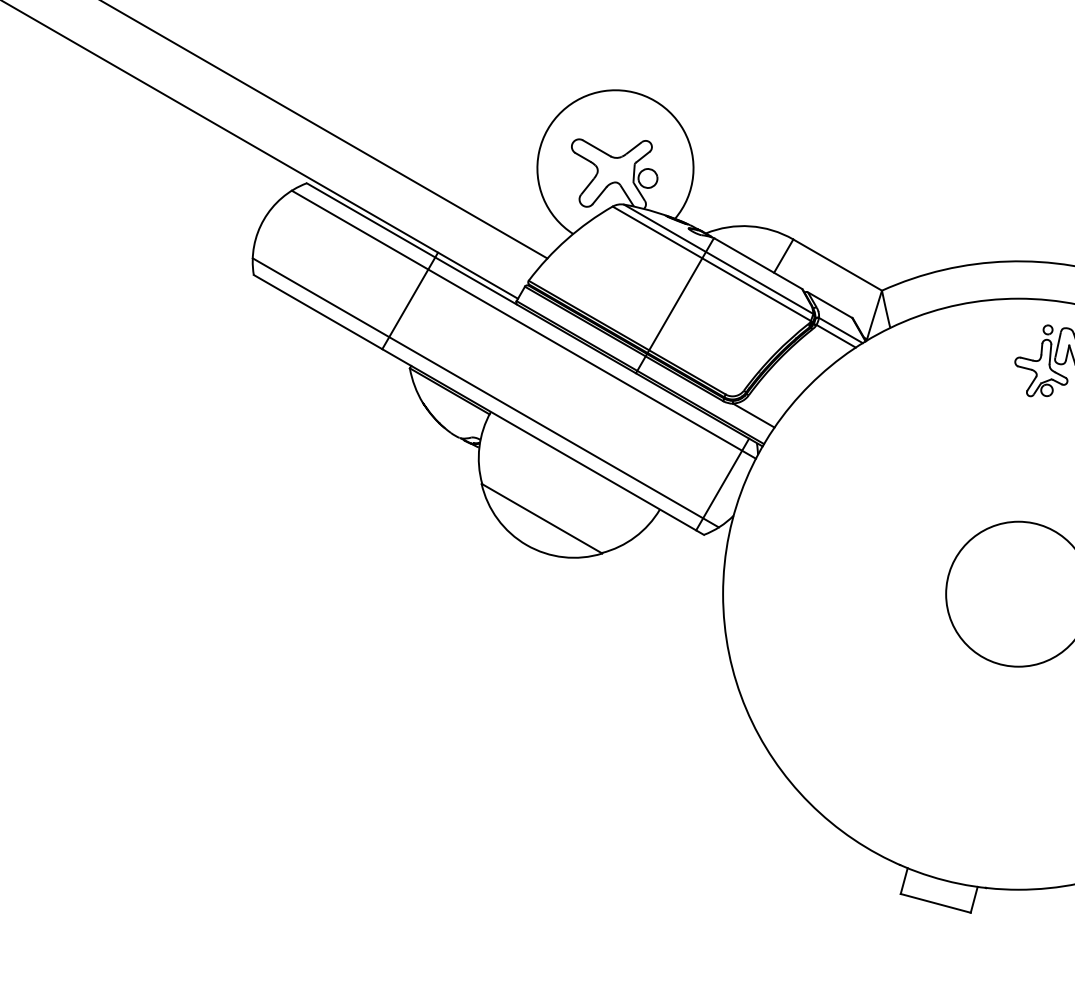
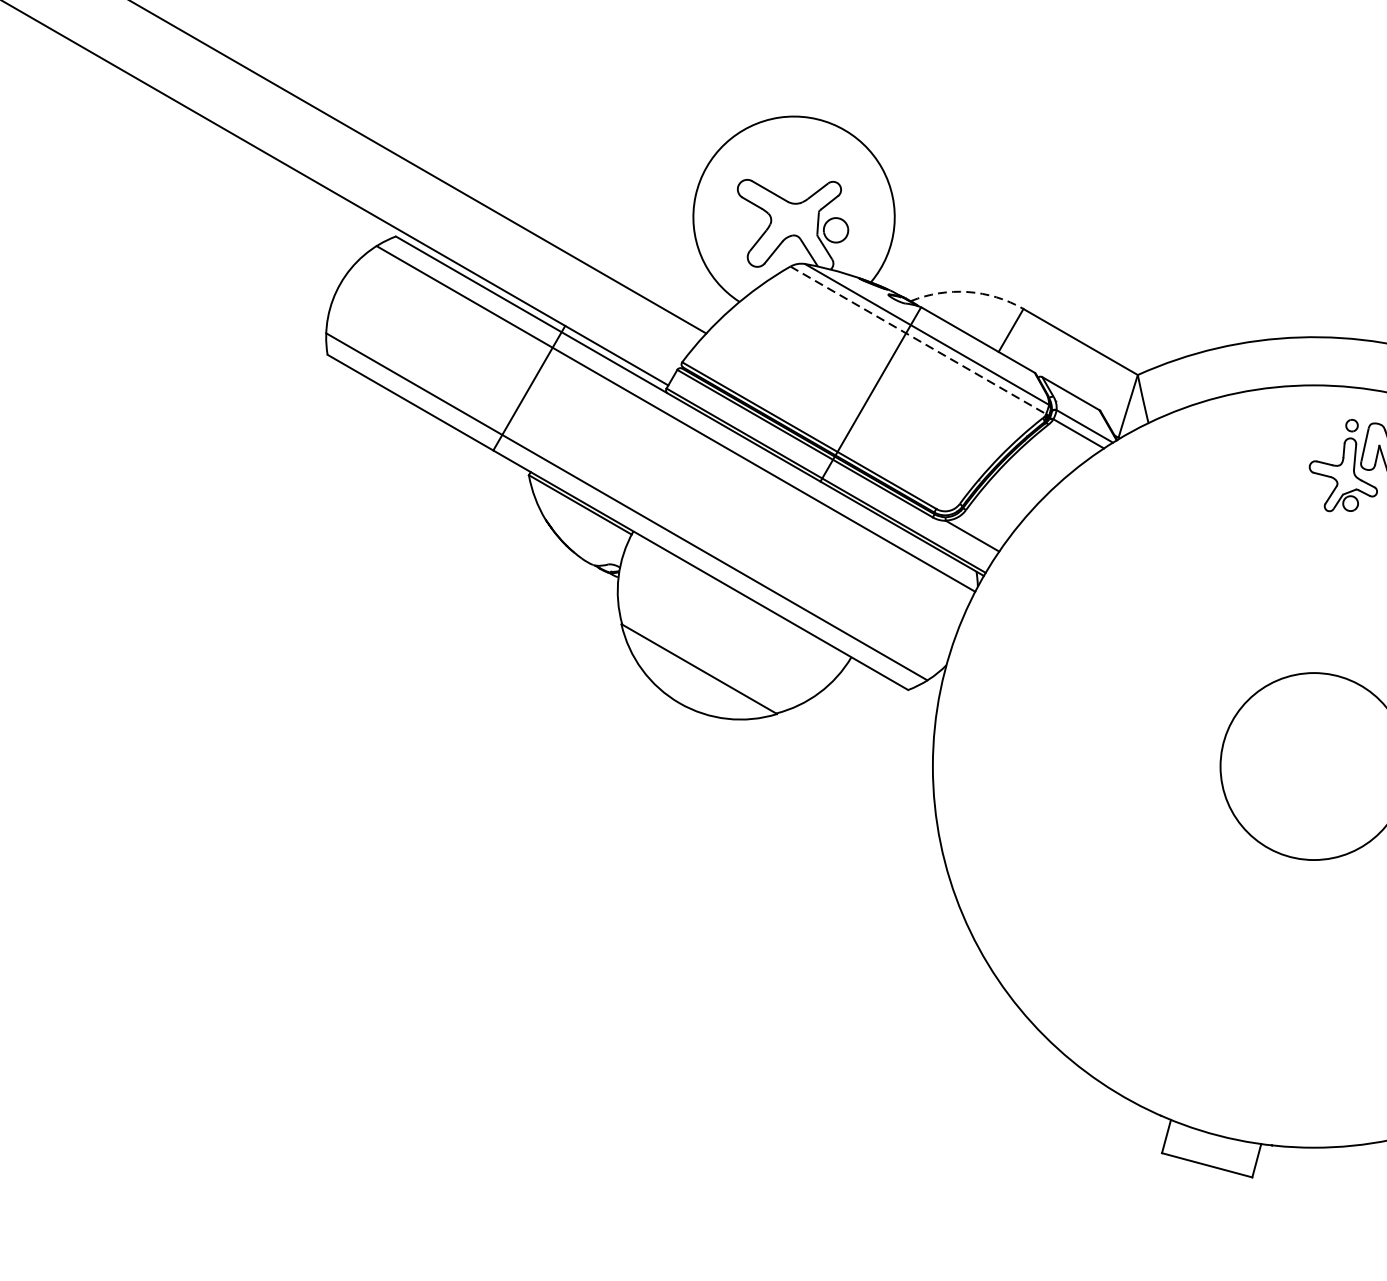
arc: (750, 226) -> (968, 292), solid -> dashed
line: (712, 264) -> (919, 341), solid -> dashed
line: (722, 484) -> (932, 625), removed

